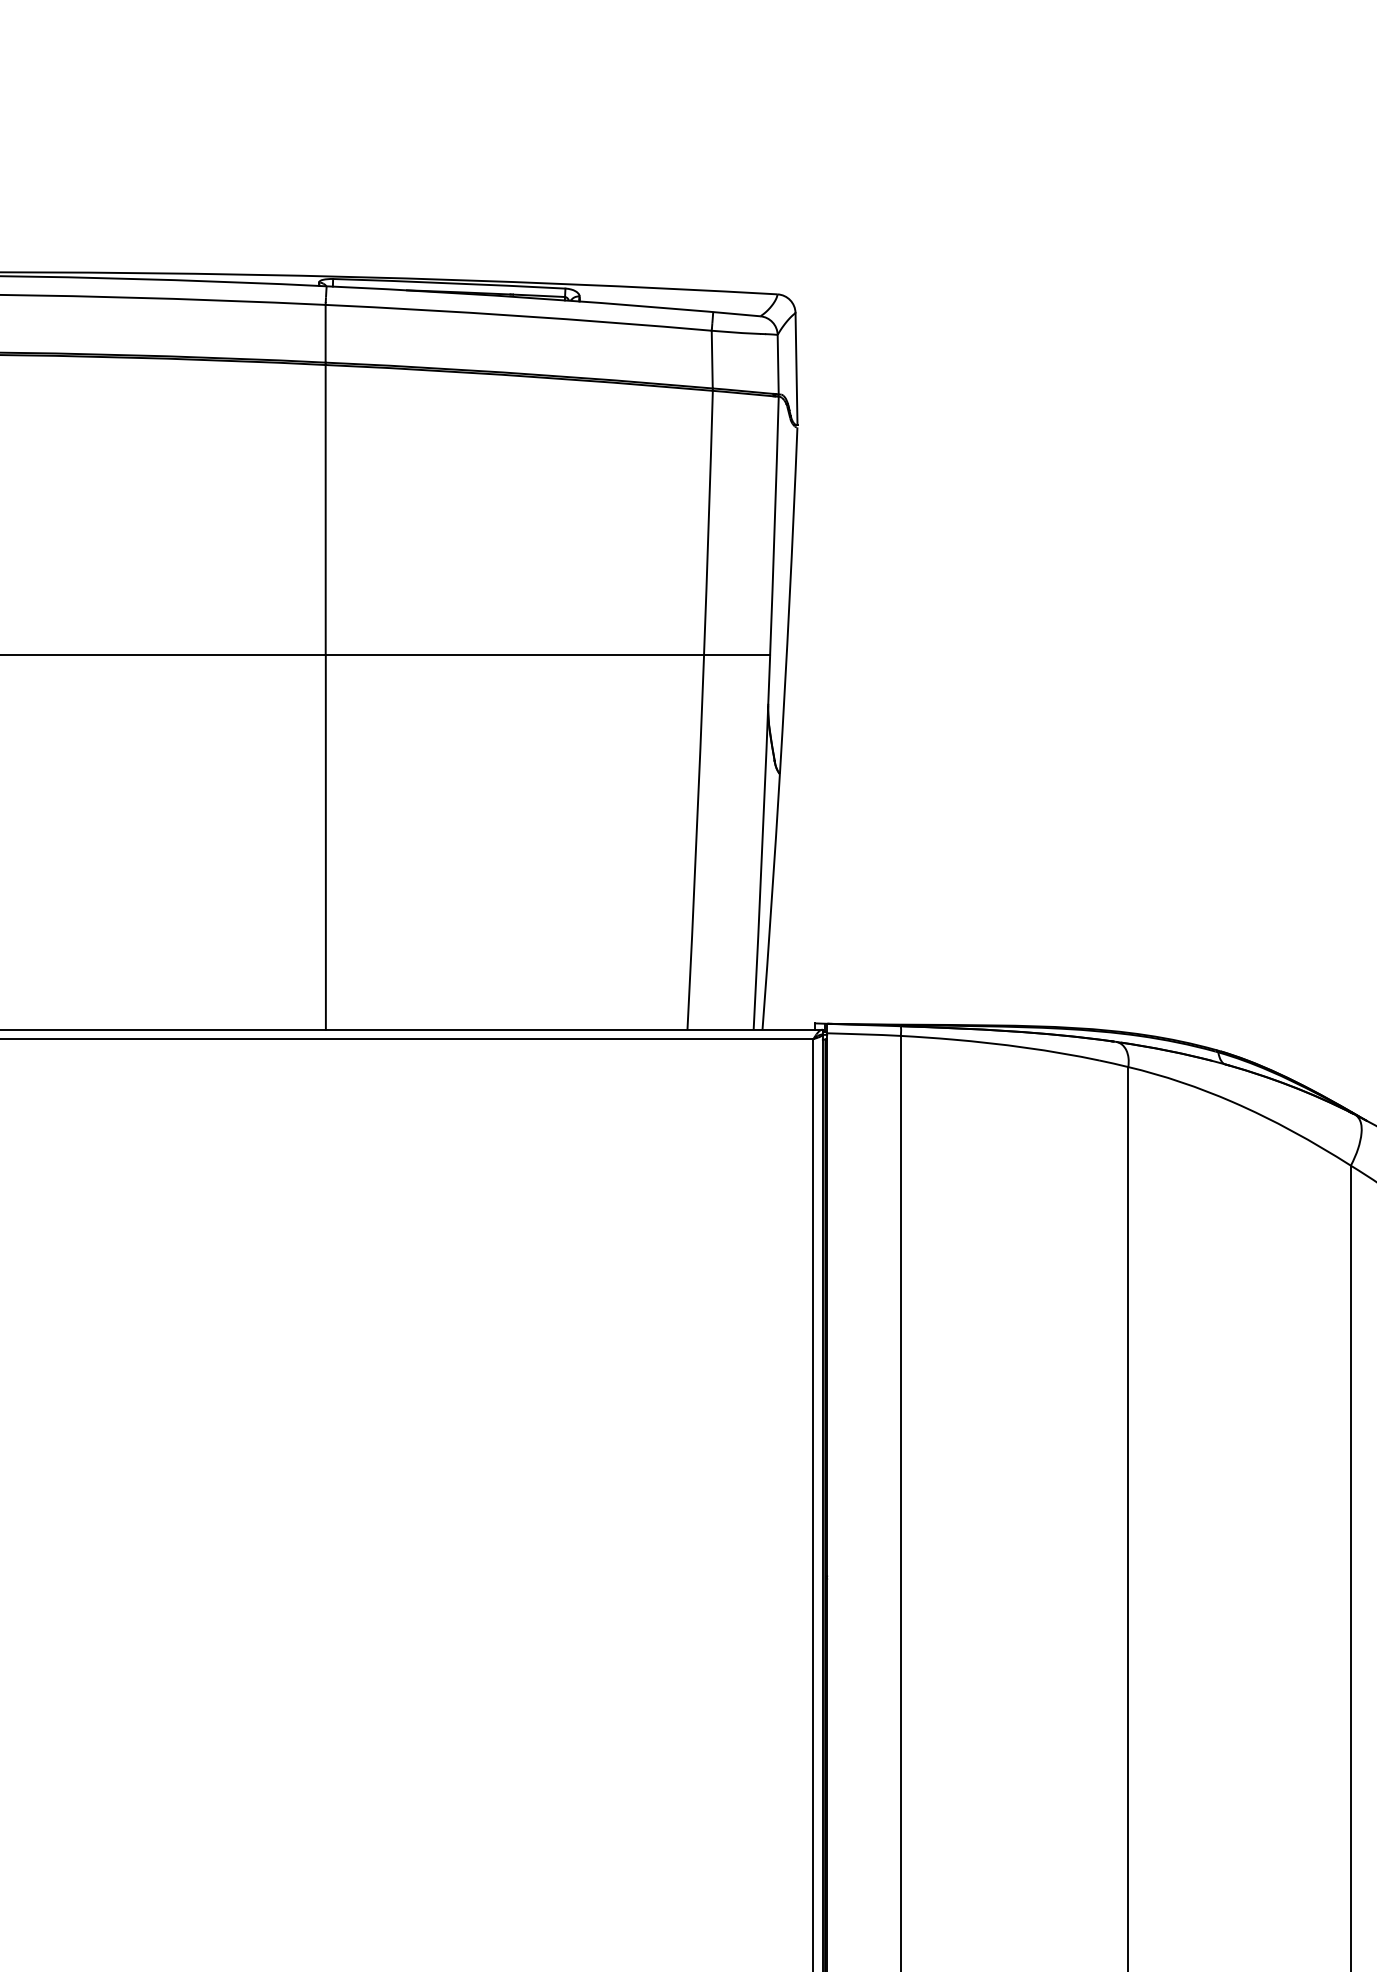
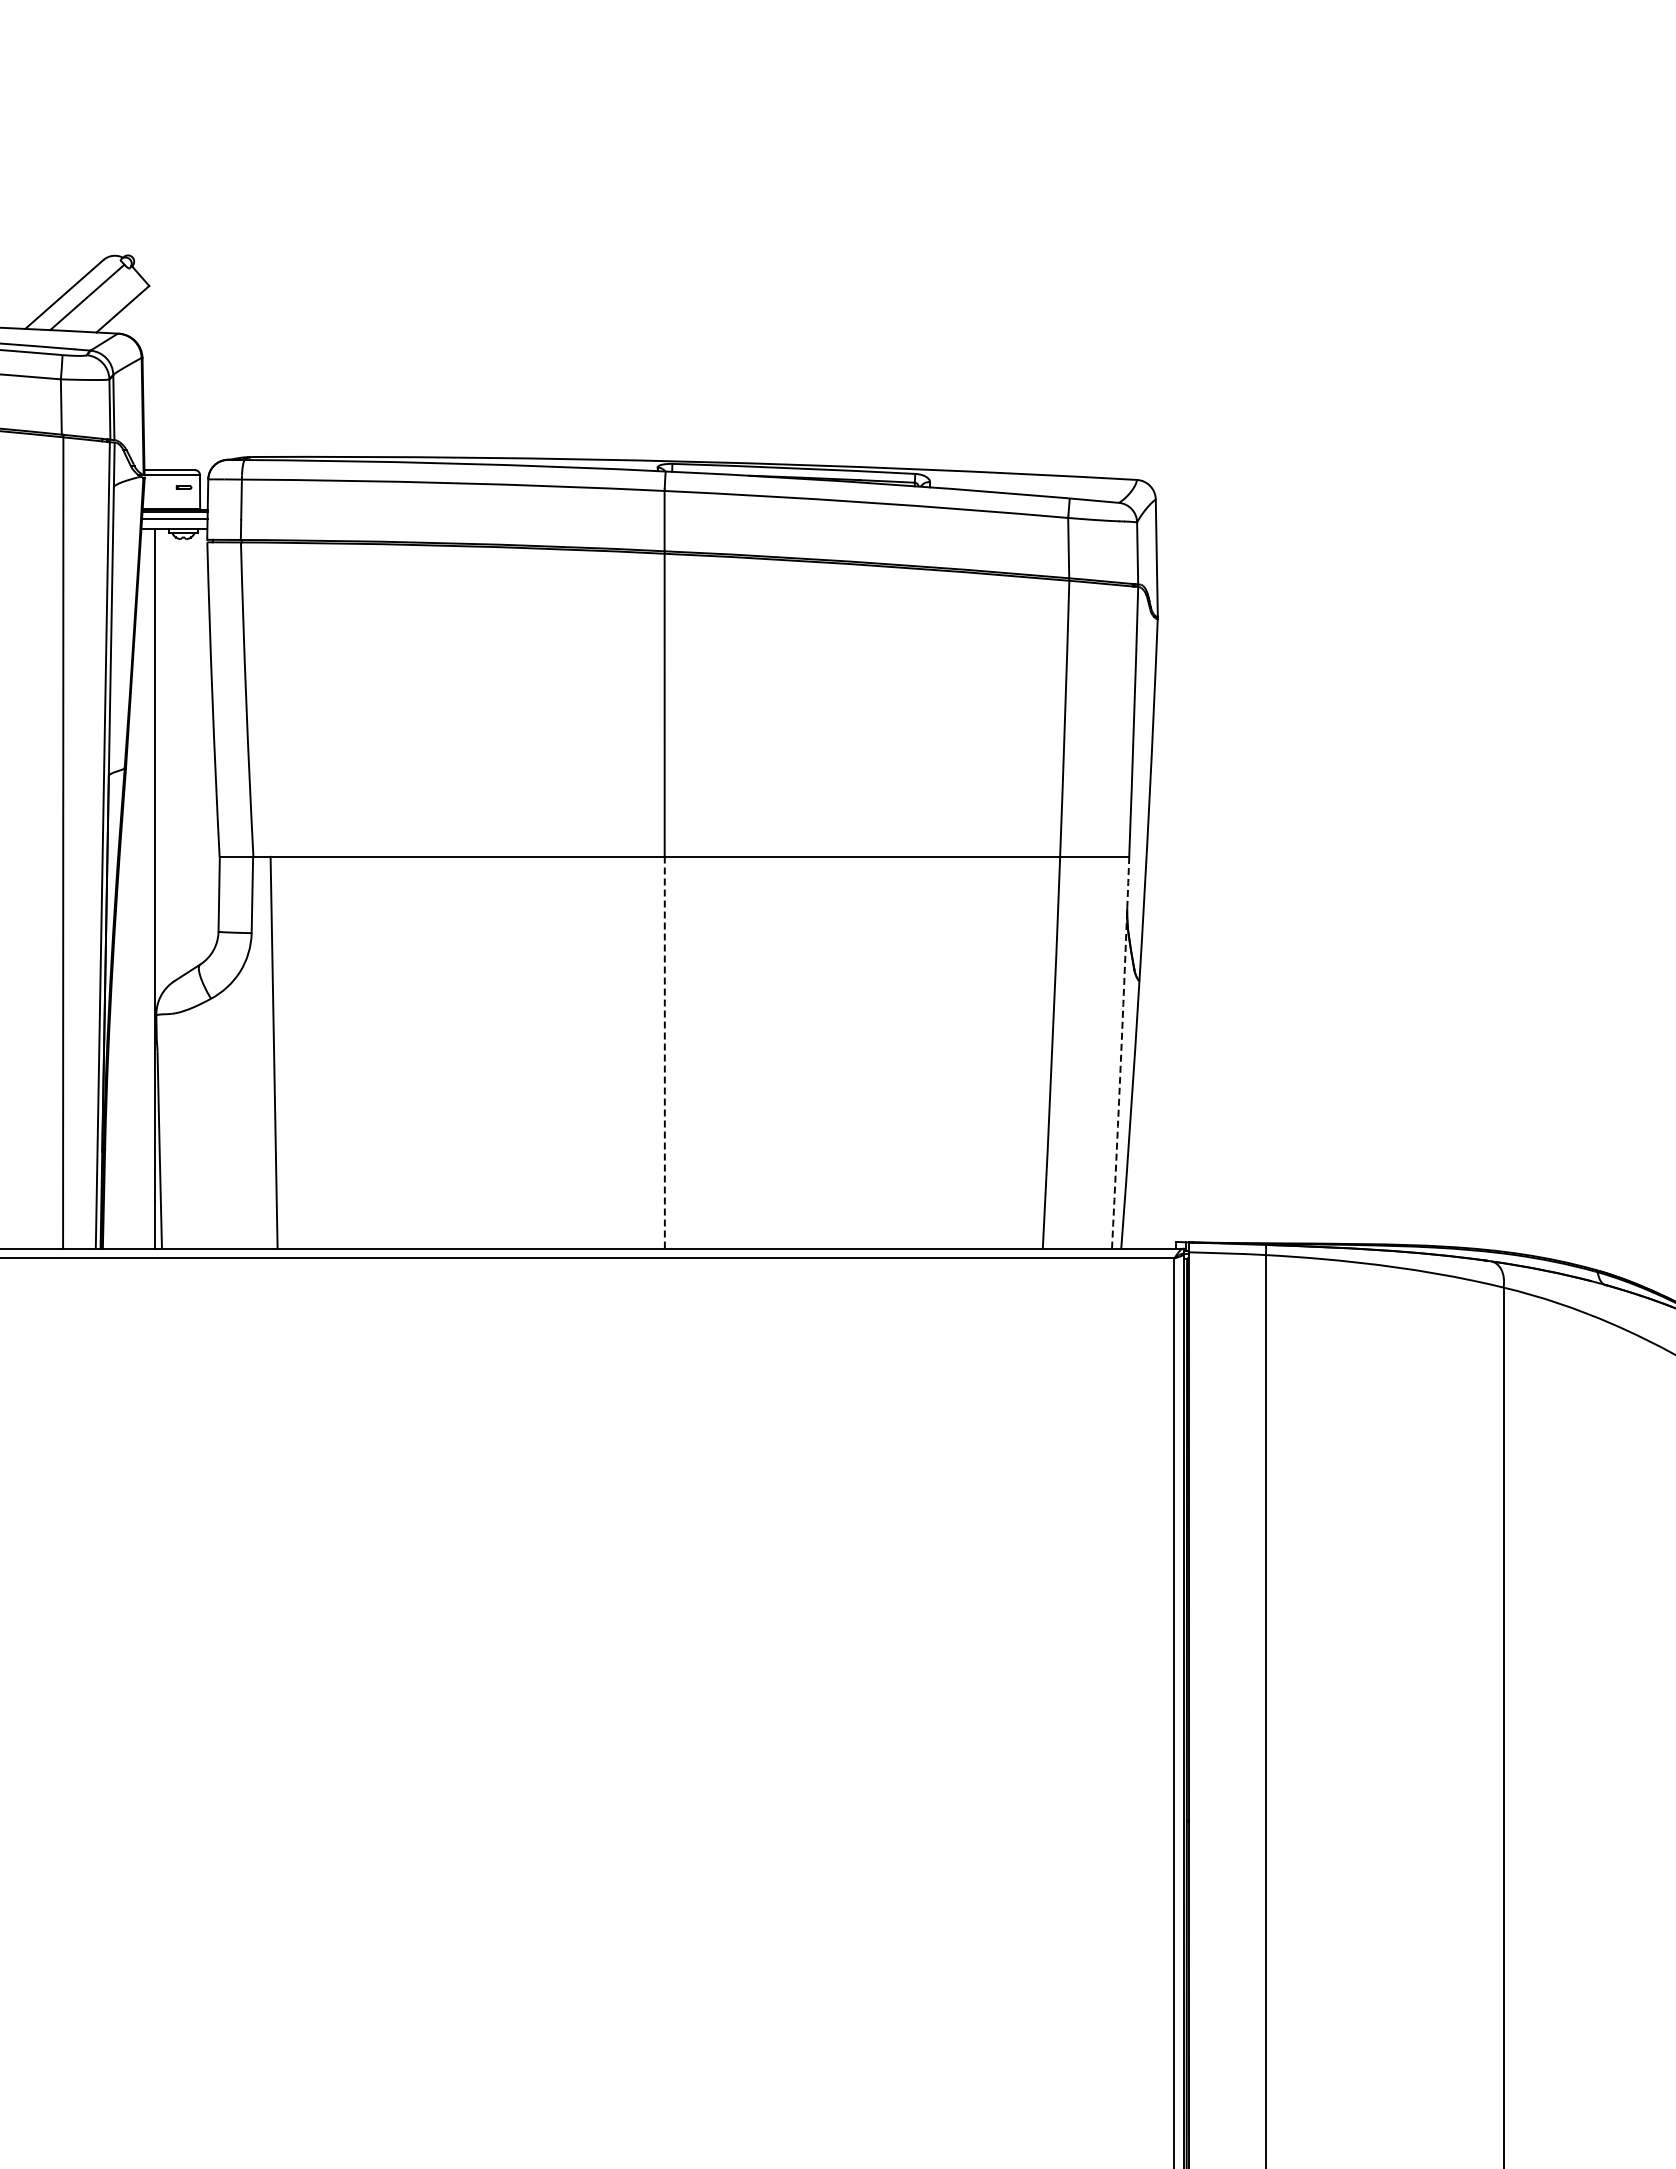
line: (325, 842) -> (664, 1052), solid -> dashed
arc: (762, 843) -> (1121, 1053), solid -> dashed

